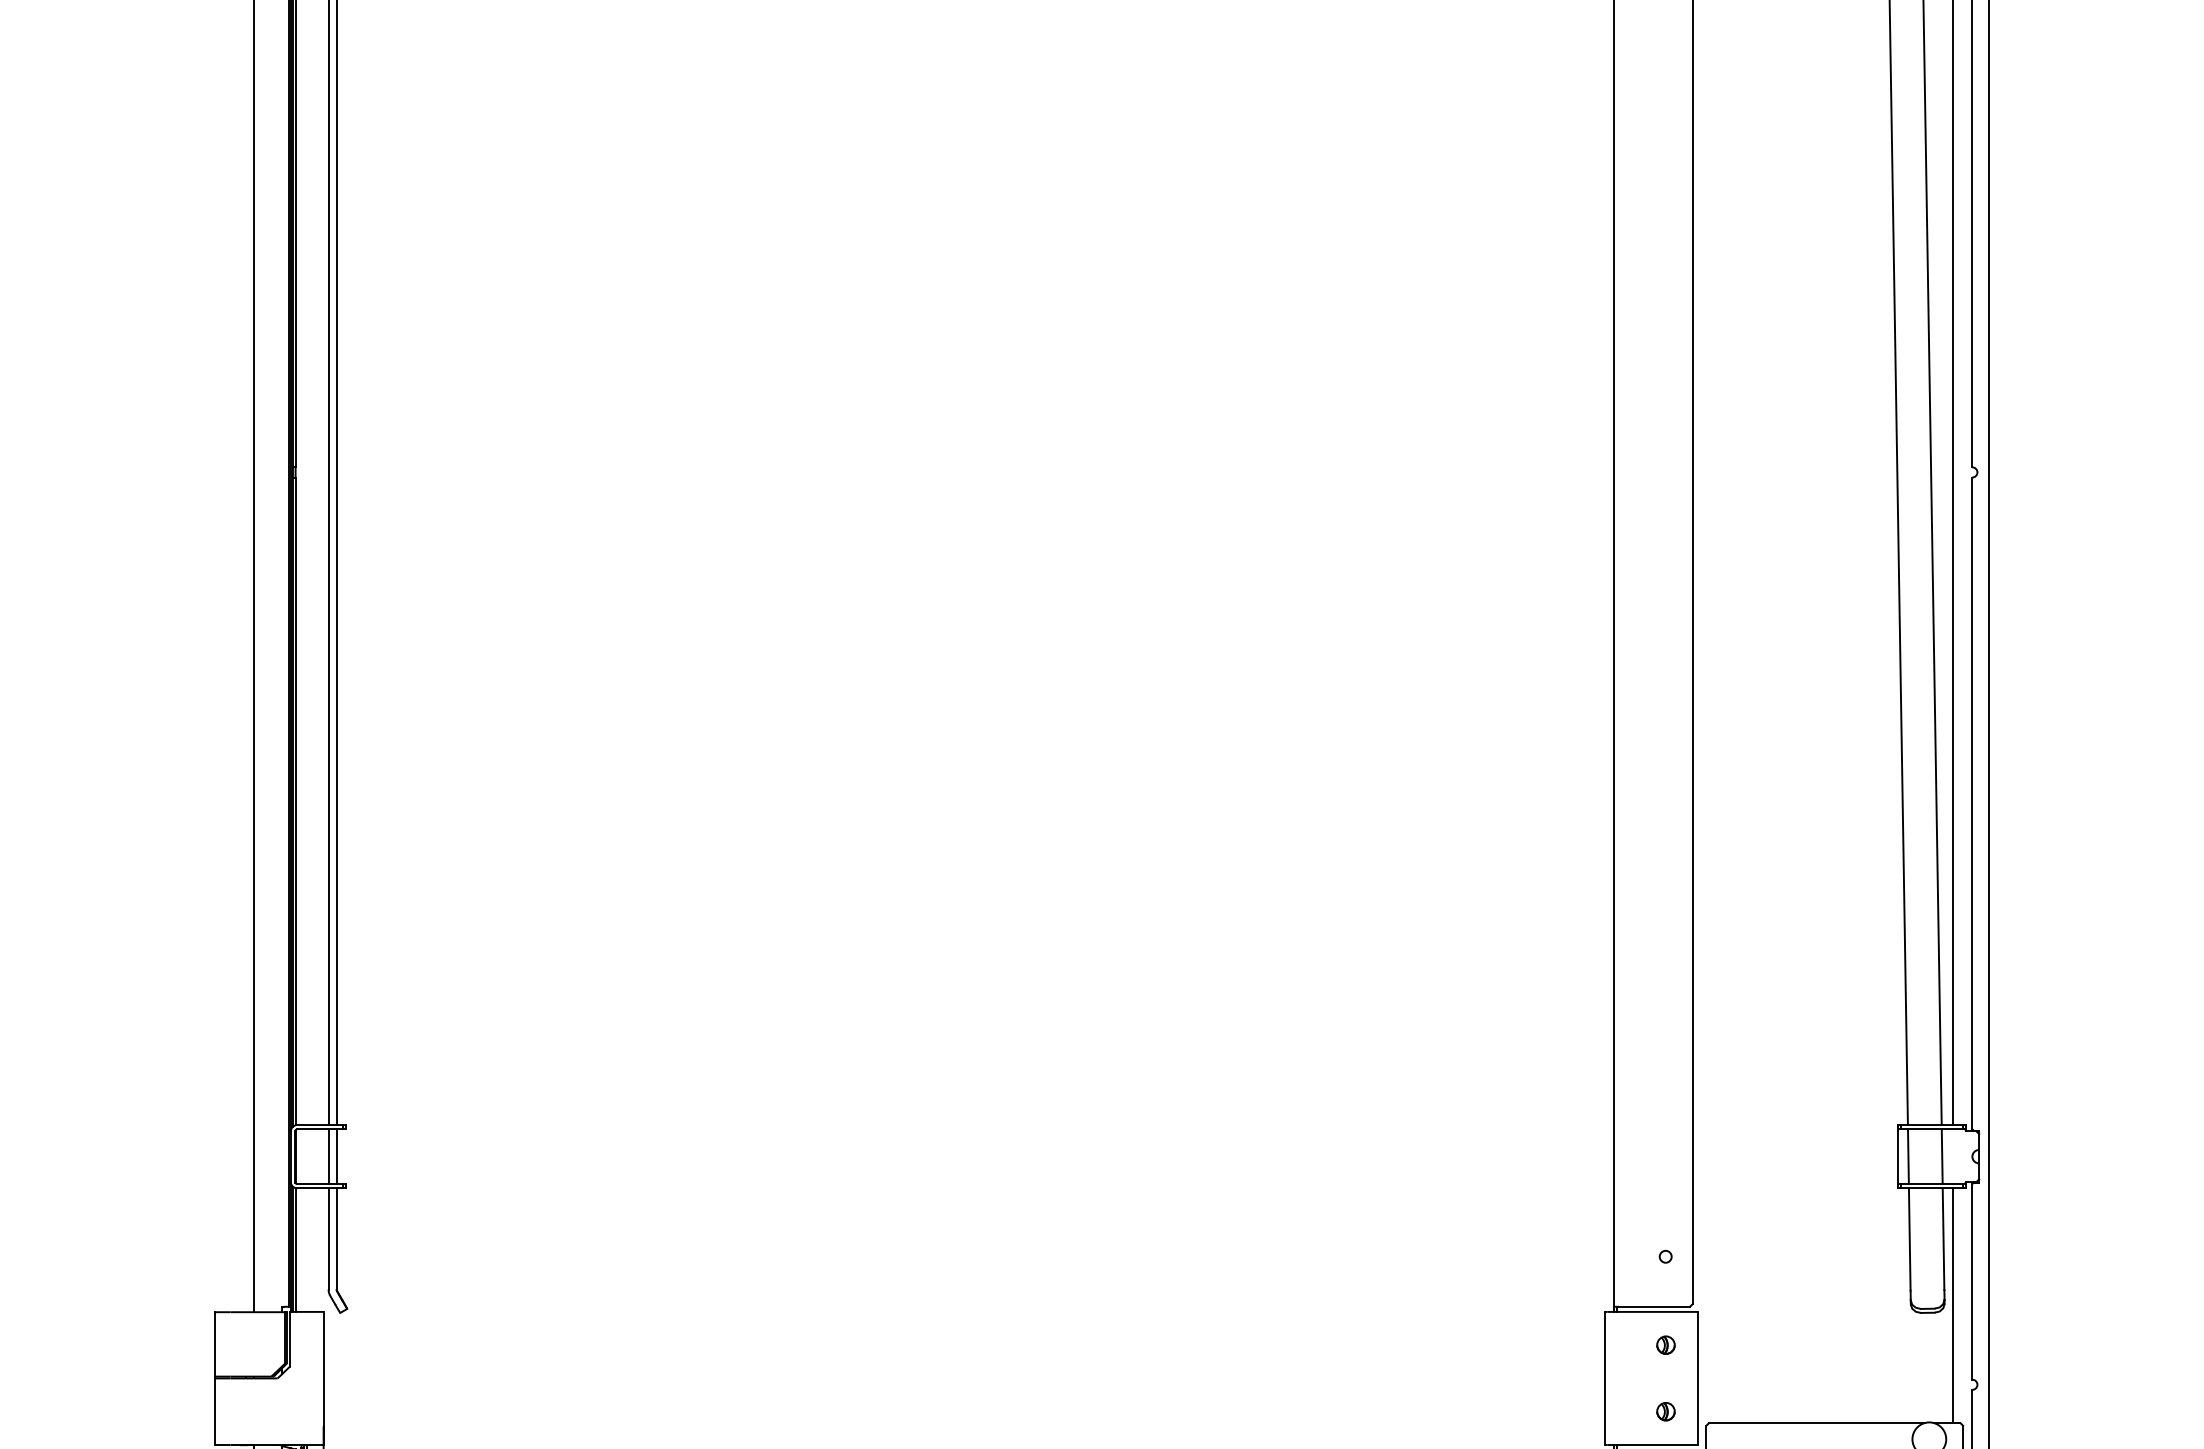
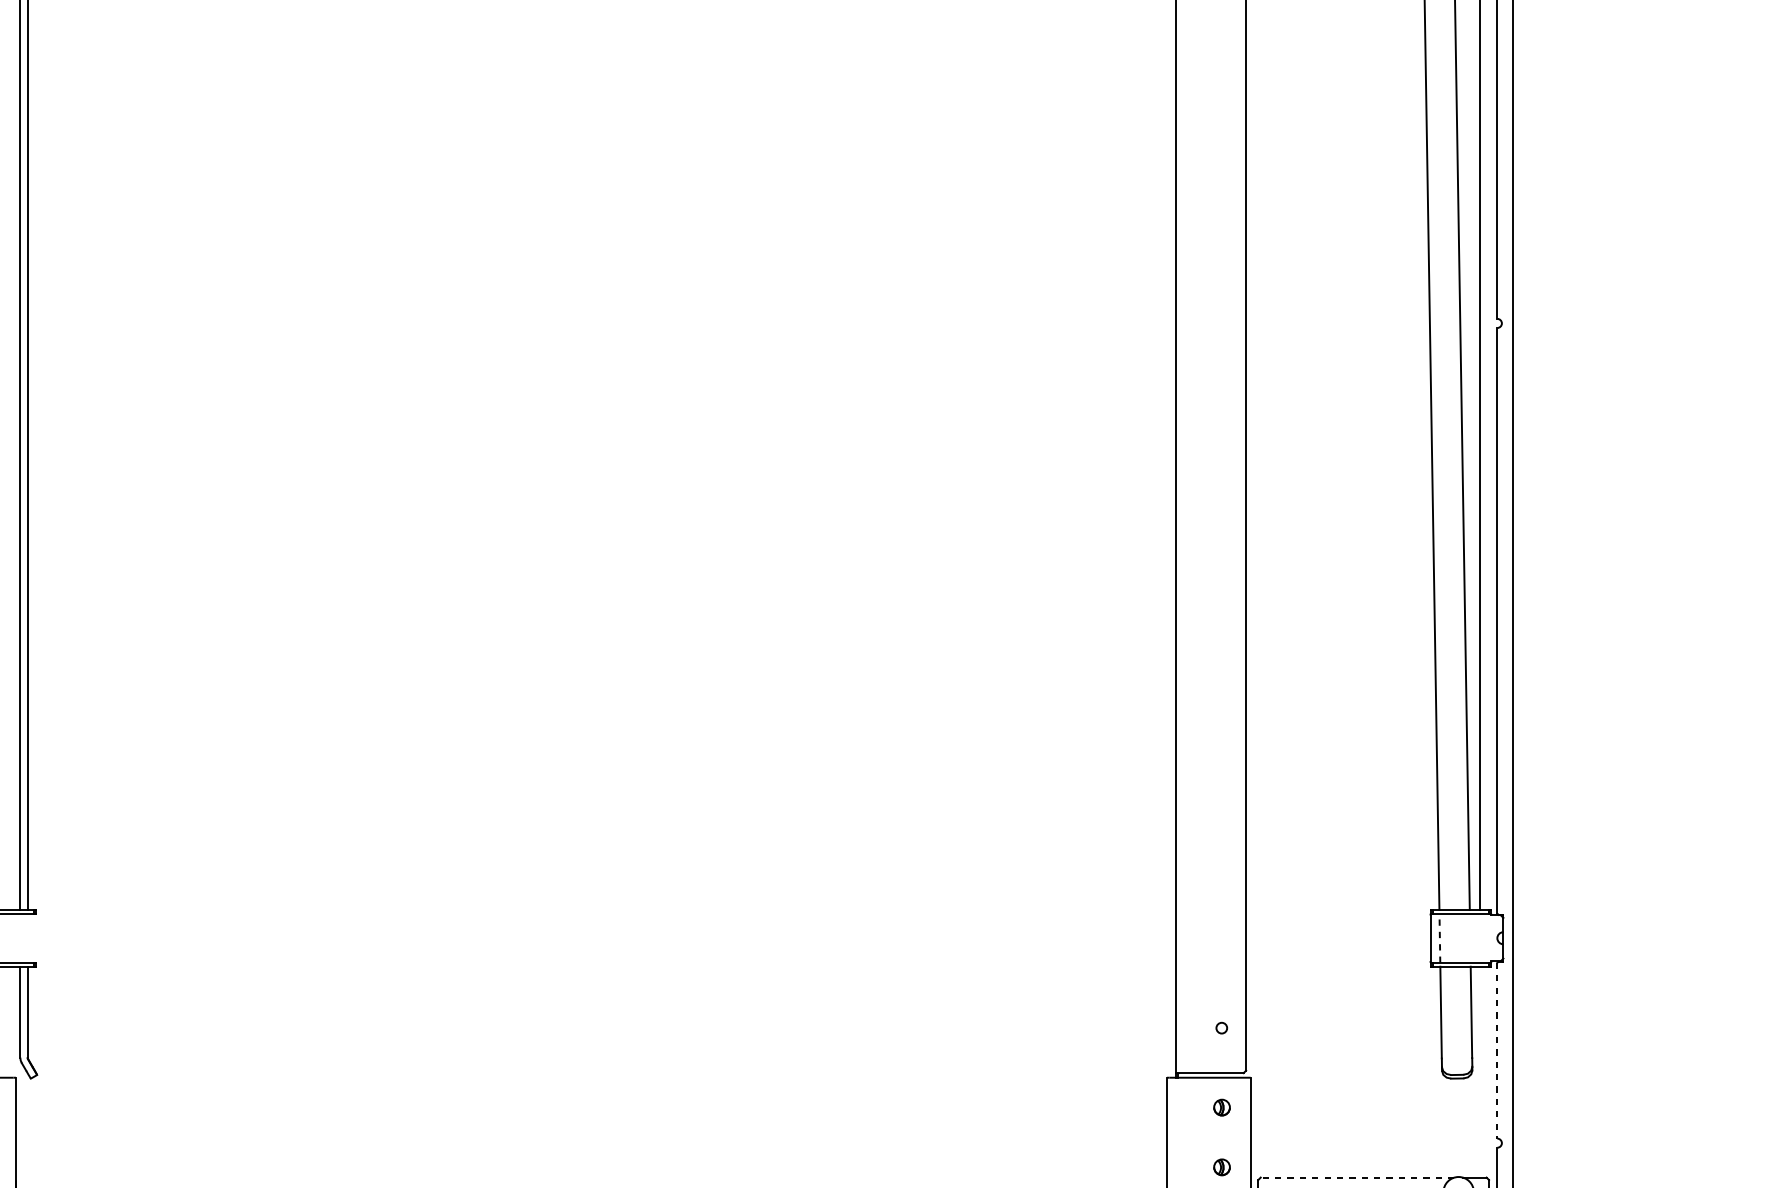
line: (328, 1156) -> (20, 938), removed
line: (336, 1156) -> (27, 938), removed
line: (1908, 1156) -> (1439, 938), solid -> dashed
line: (1941, 1156) -> (1469, 938), removed
line: (1972, 1281) -> (1497, 1050), solid -> dashed
line: (1953, 1305) -> (1480, 1071), removed
line: (1816, 1423) -> (1357, 1177), solid -> dashed

